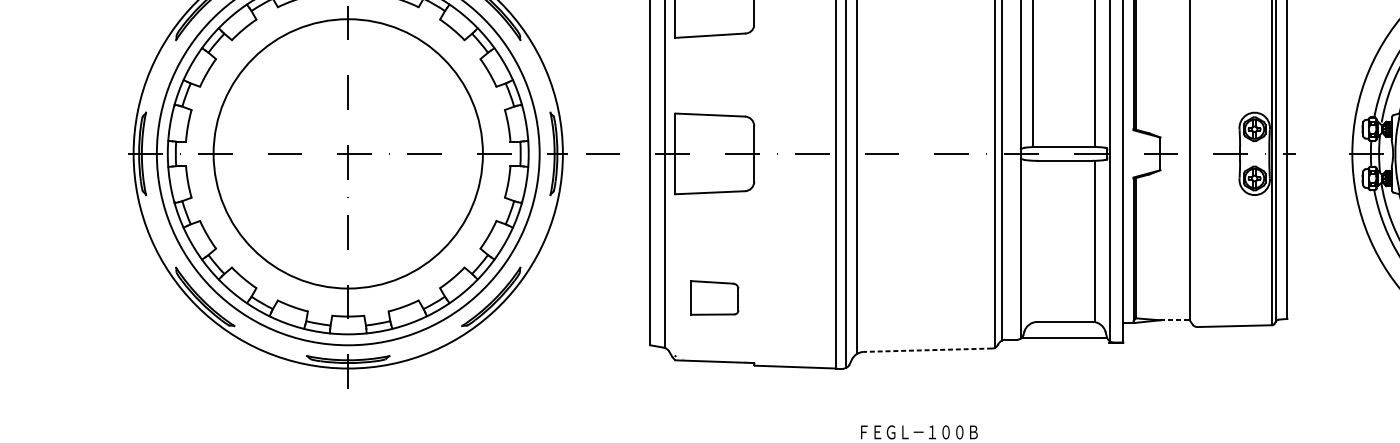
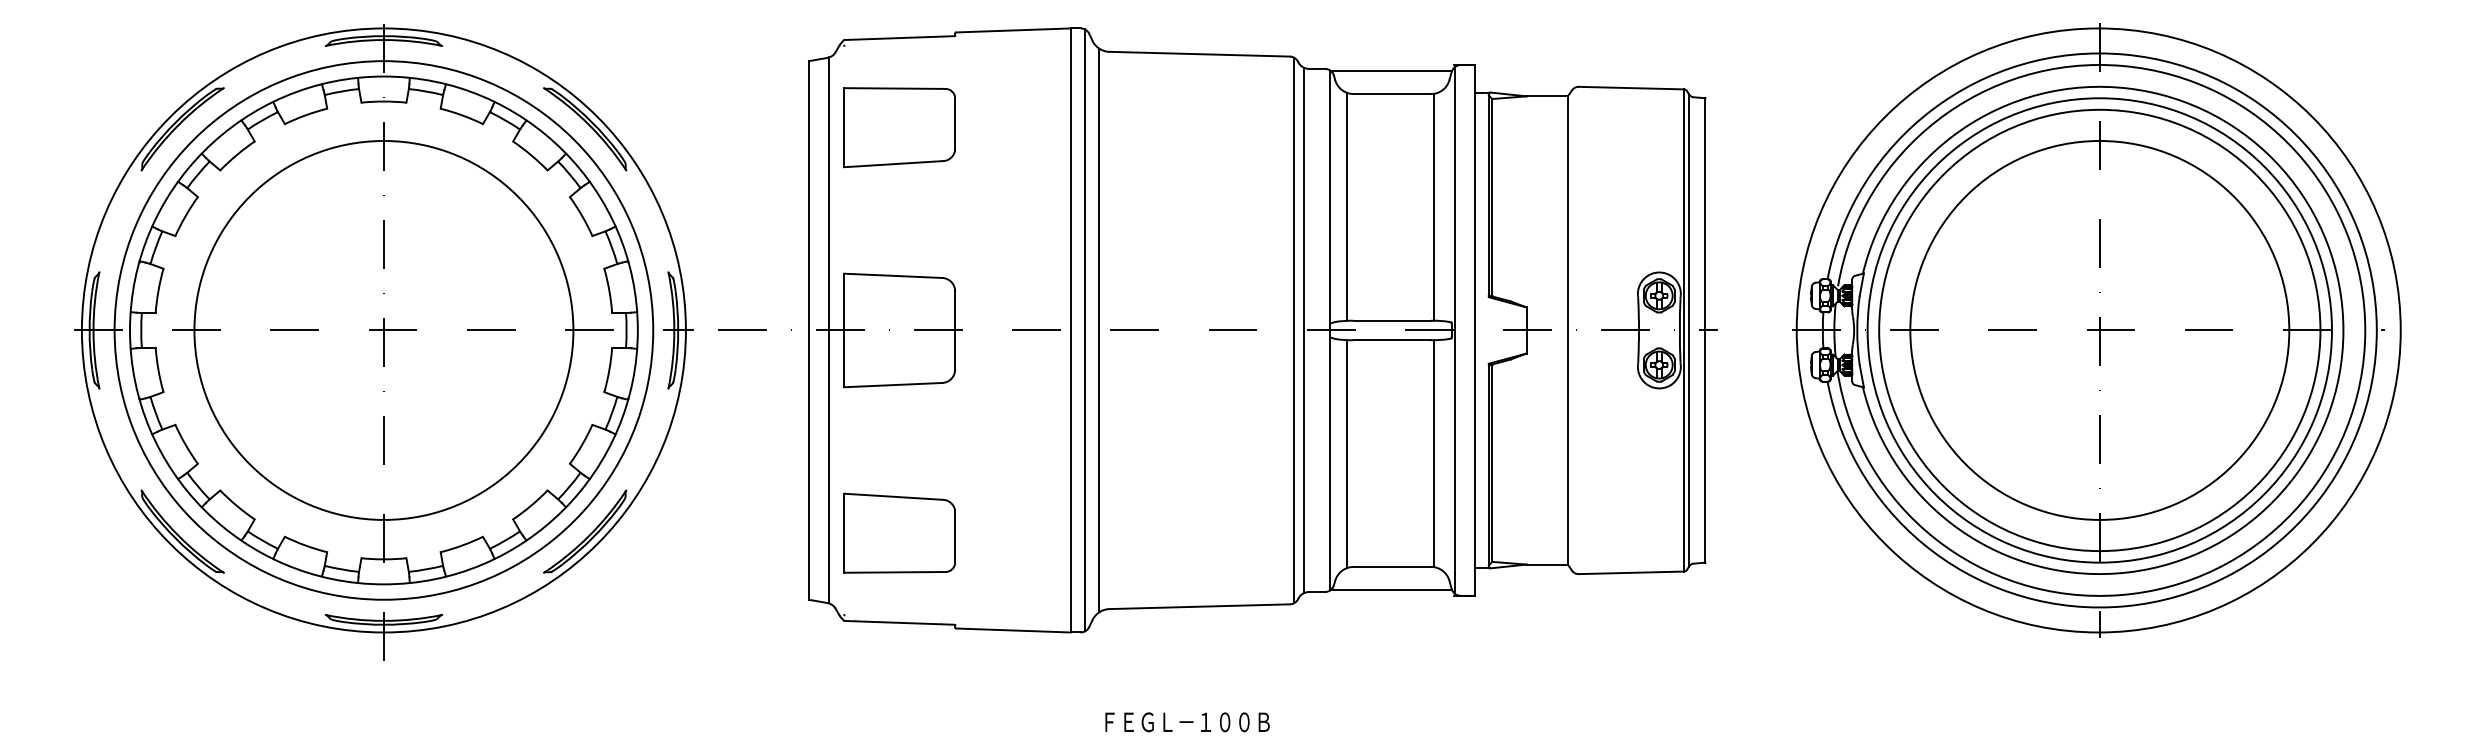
line: (1032, 242) -> (1346, 454), added
part: (714, 297) -> (899, 532), size x1.67
line: (1175, 320) -> (1547, 564), dashed -> solid
line: (927, 350) -> (1199, 606), dashed -> solid

